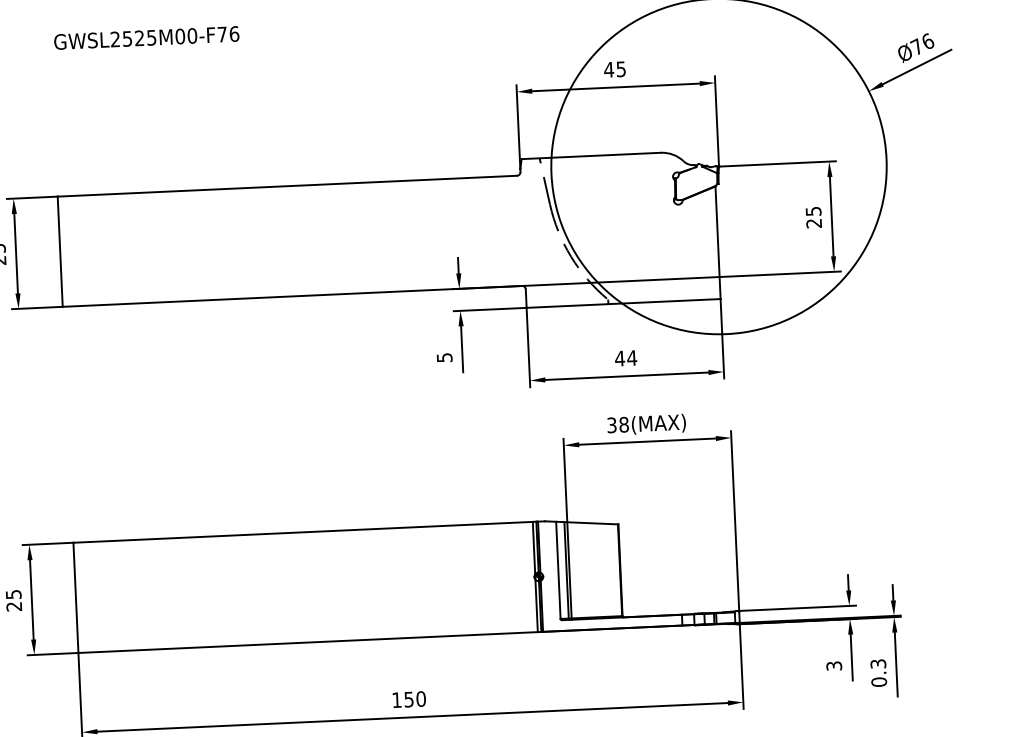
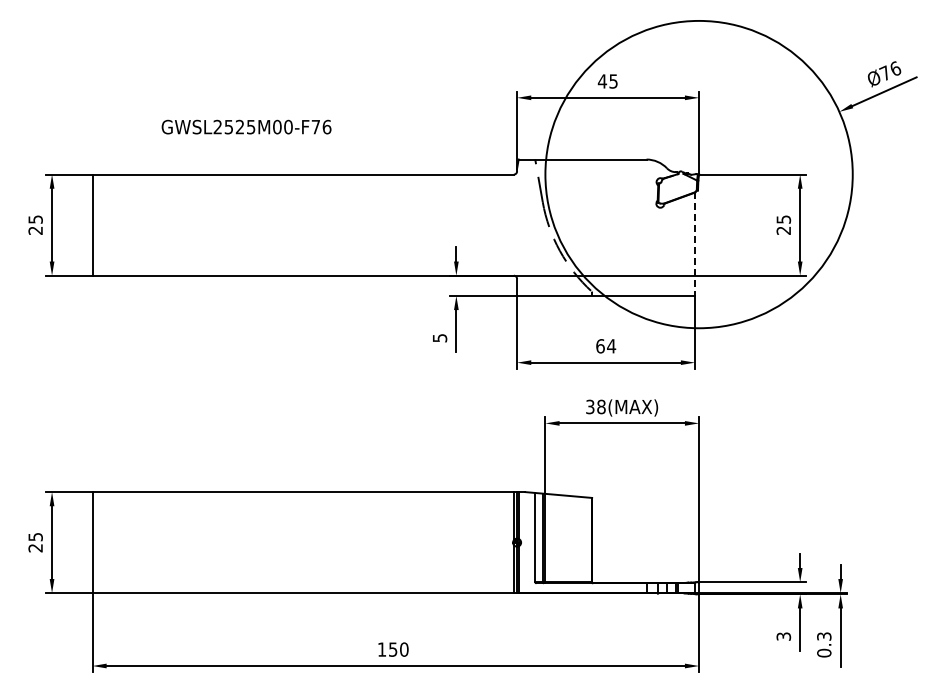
text: (146, 37) -> (246, 126), moved
line: (718, 242) -> (695, 244), solid -> dashed
text: (620, 358) -> (600, 346), 44 -> 64

